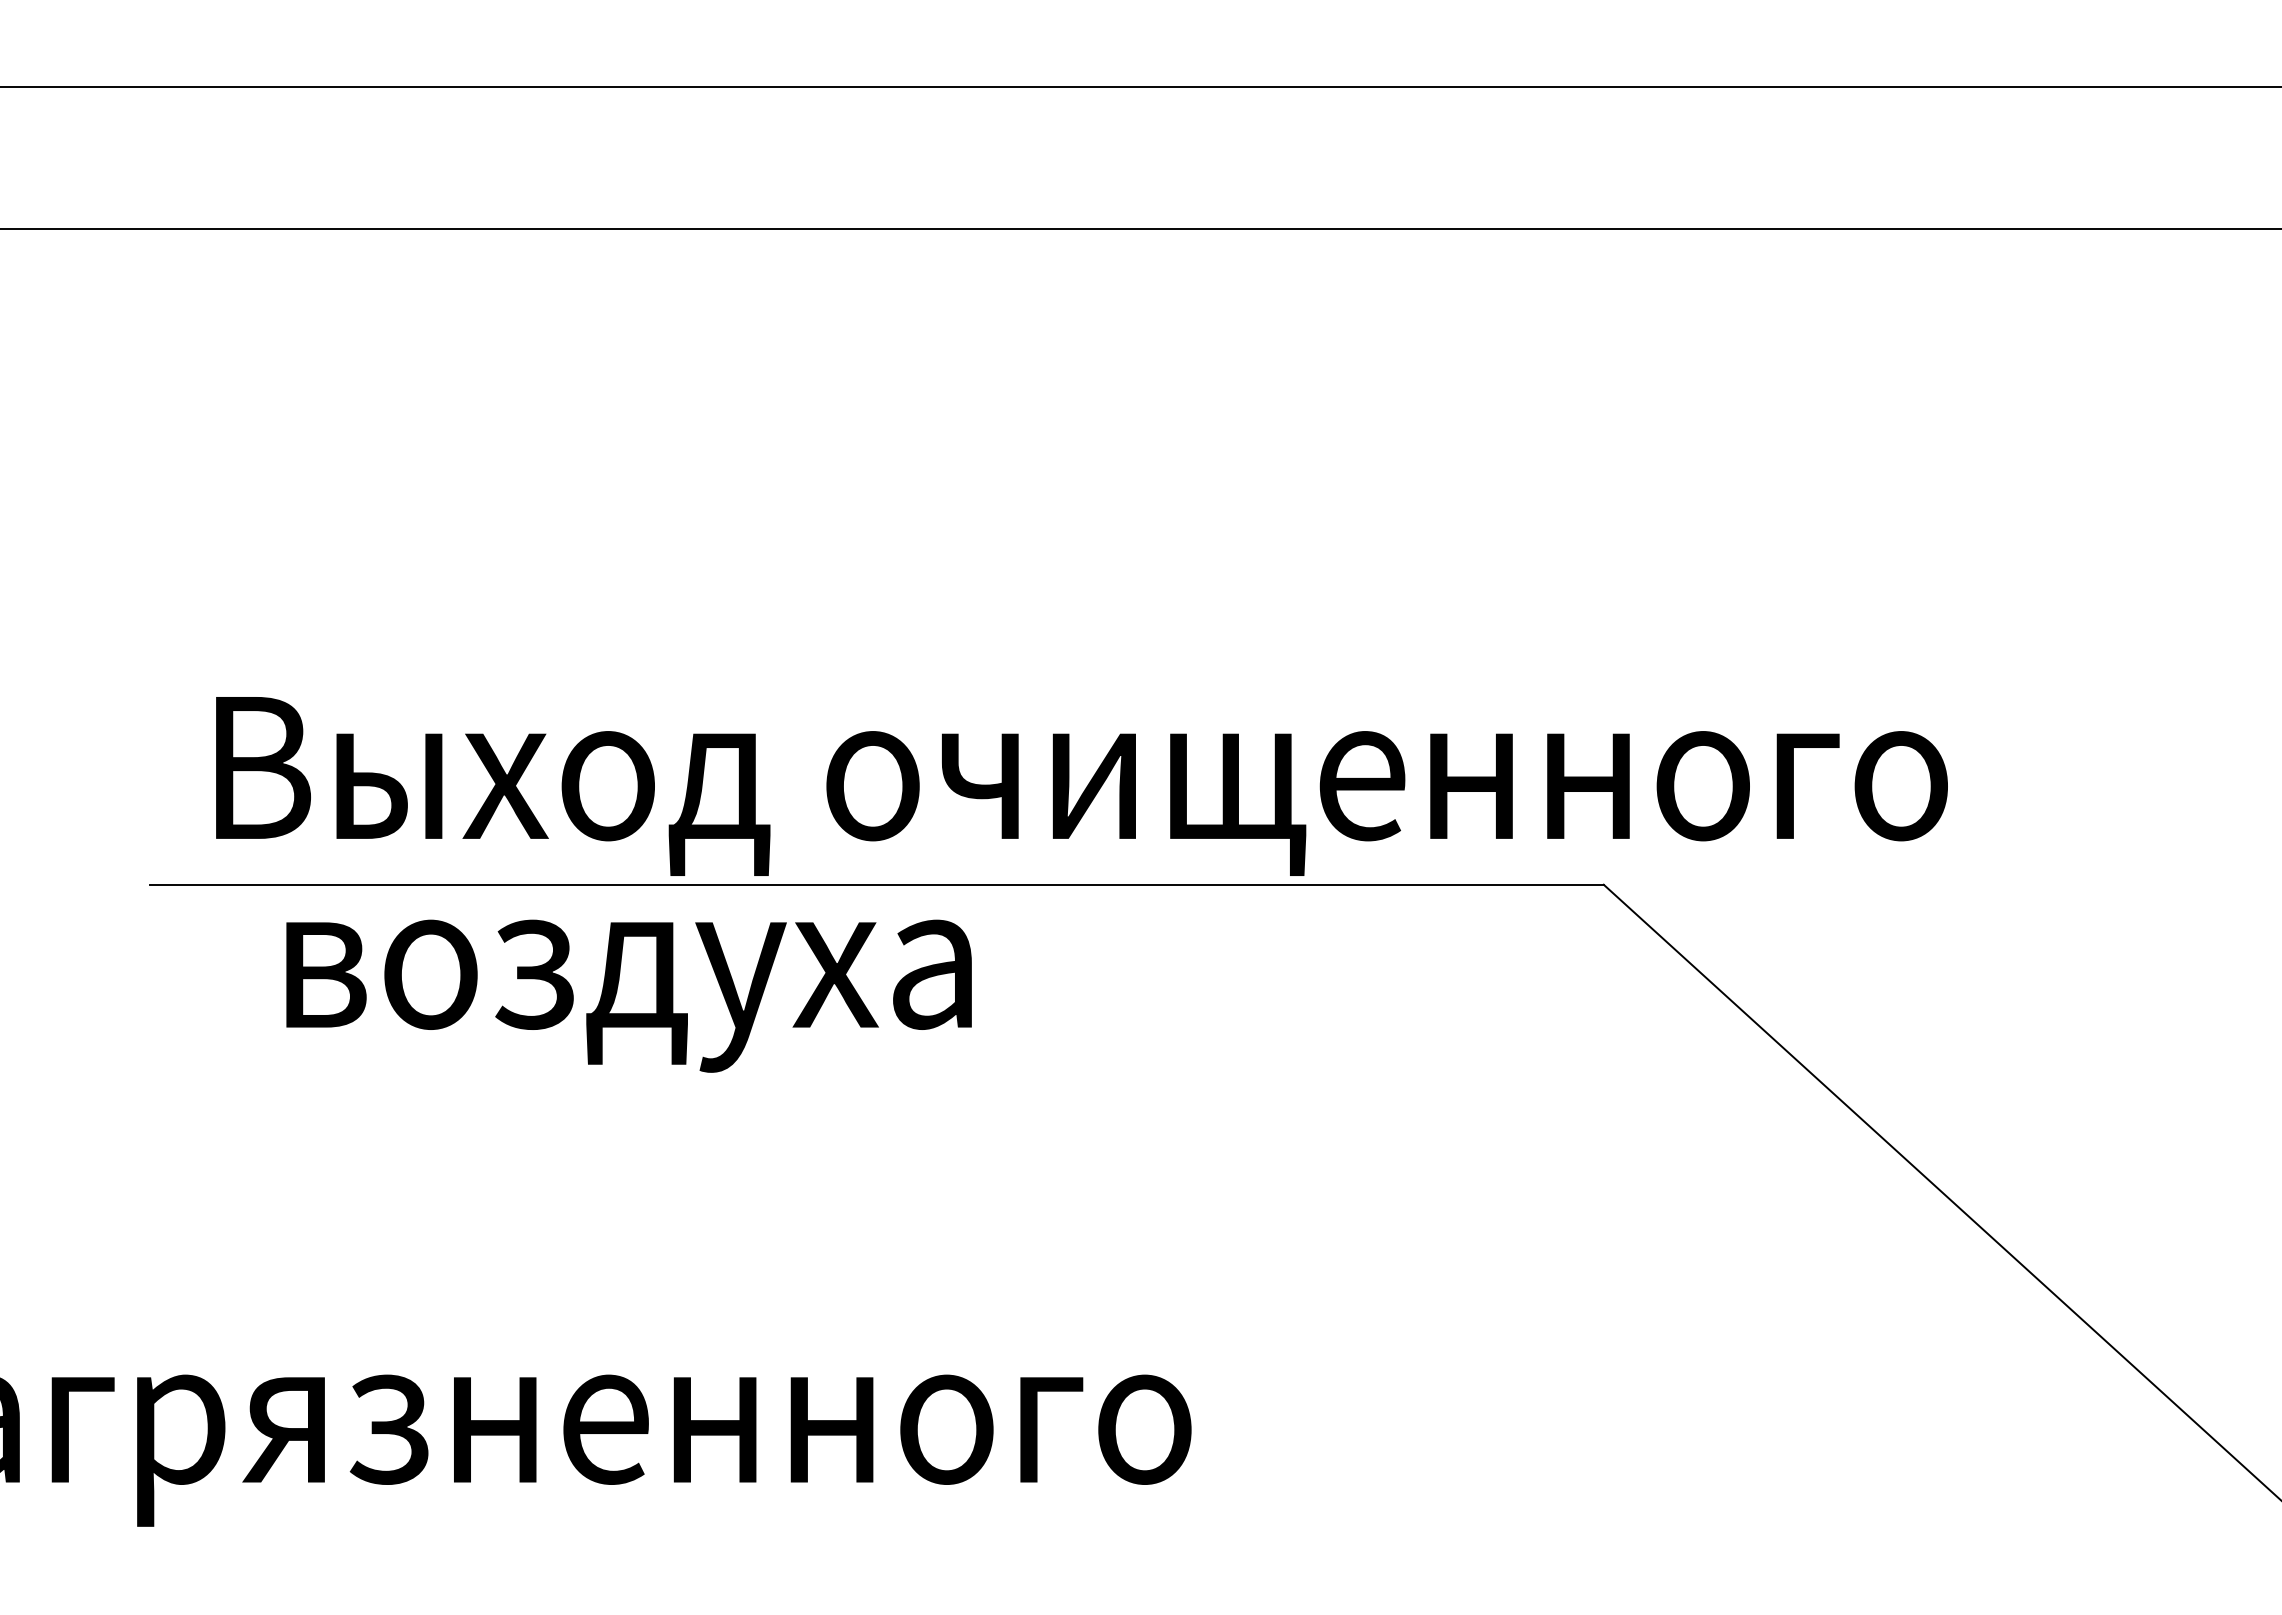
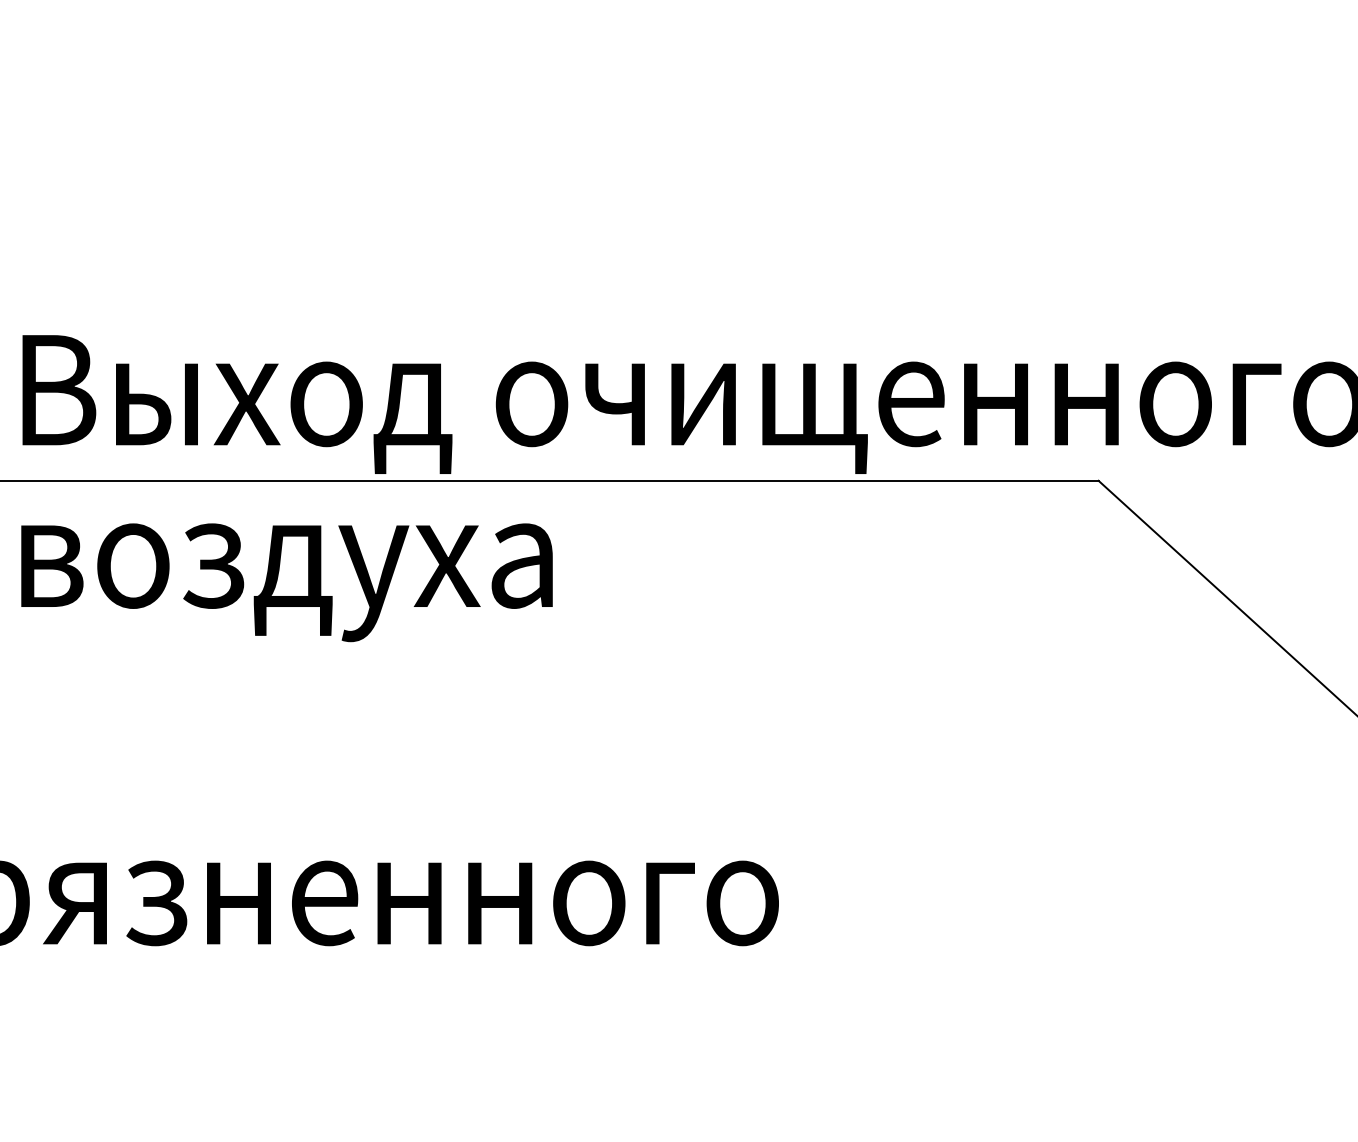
text: (628, 995) -> (286, 582), moved

